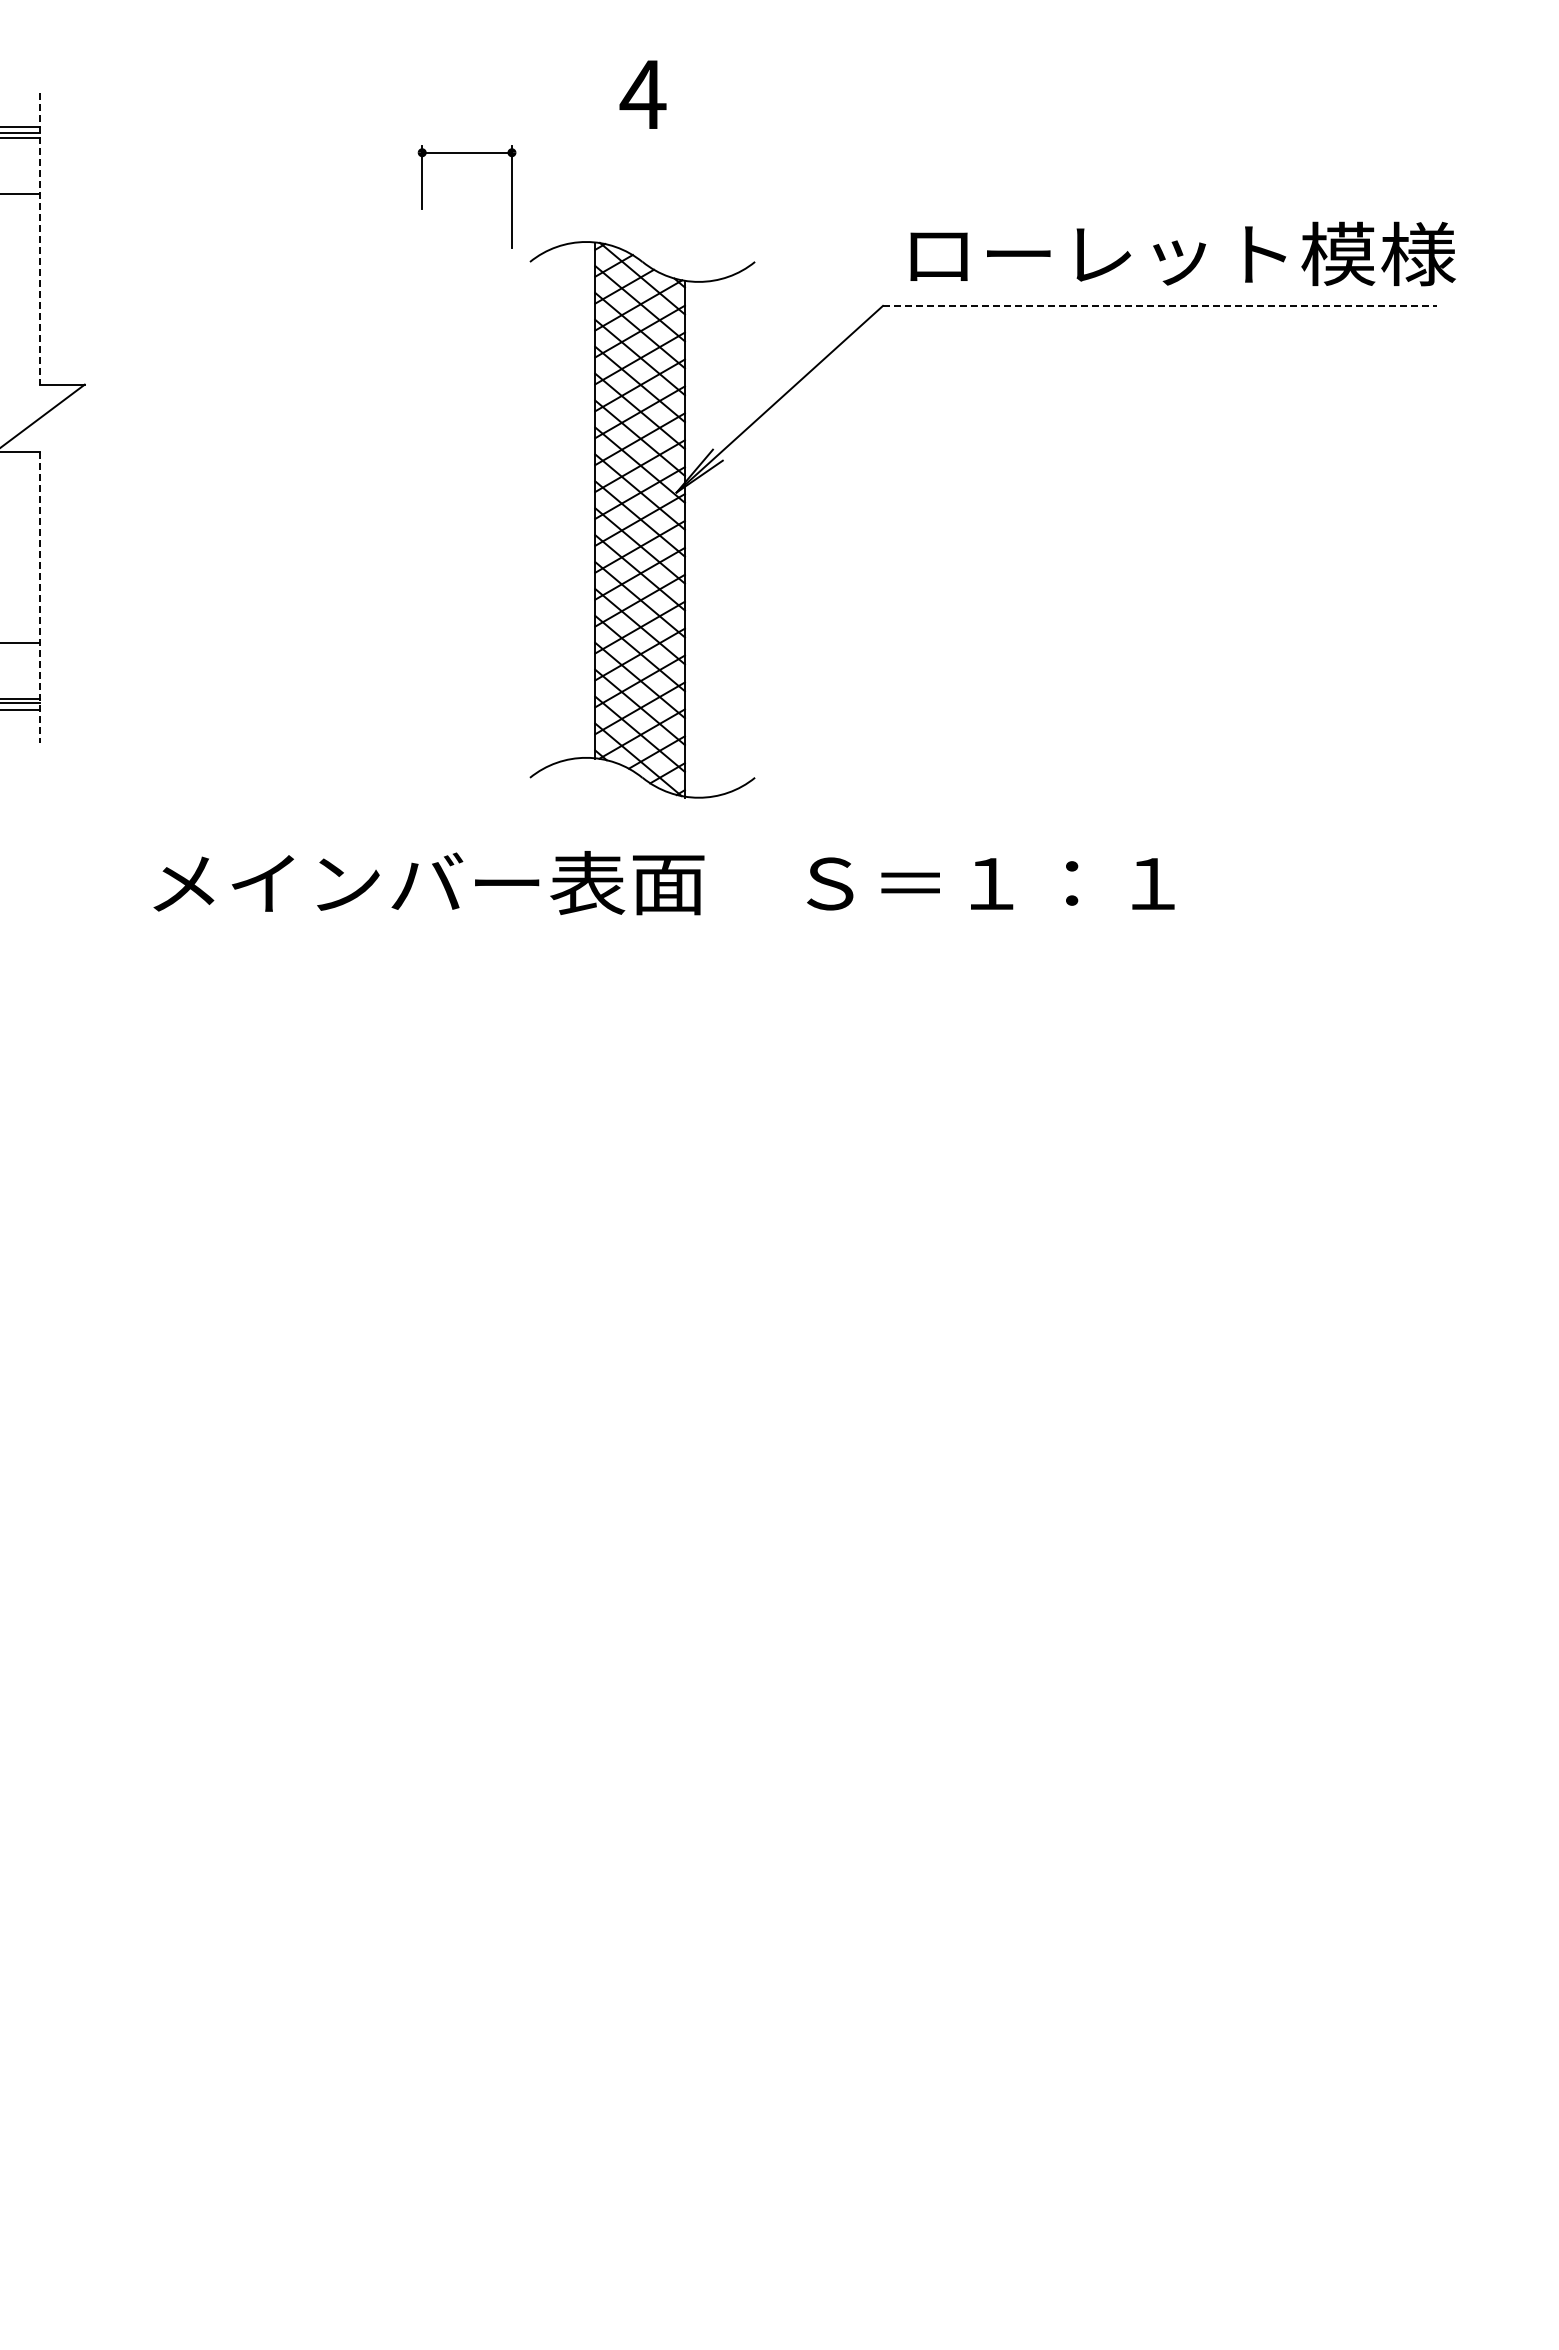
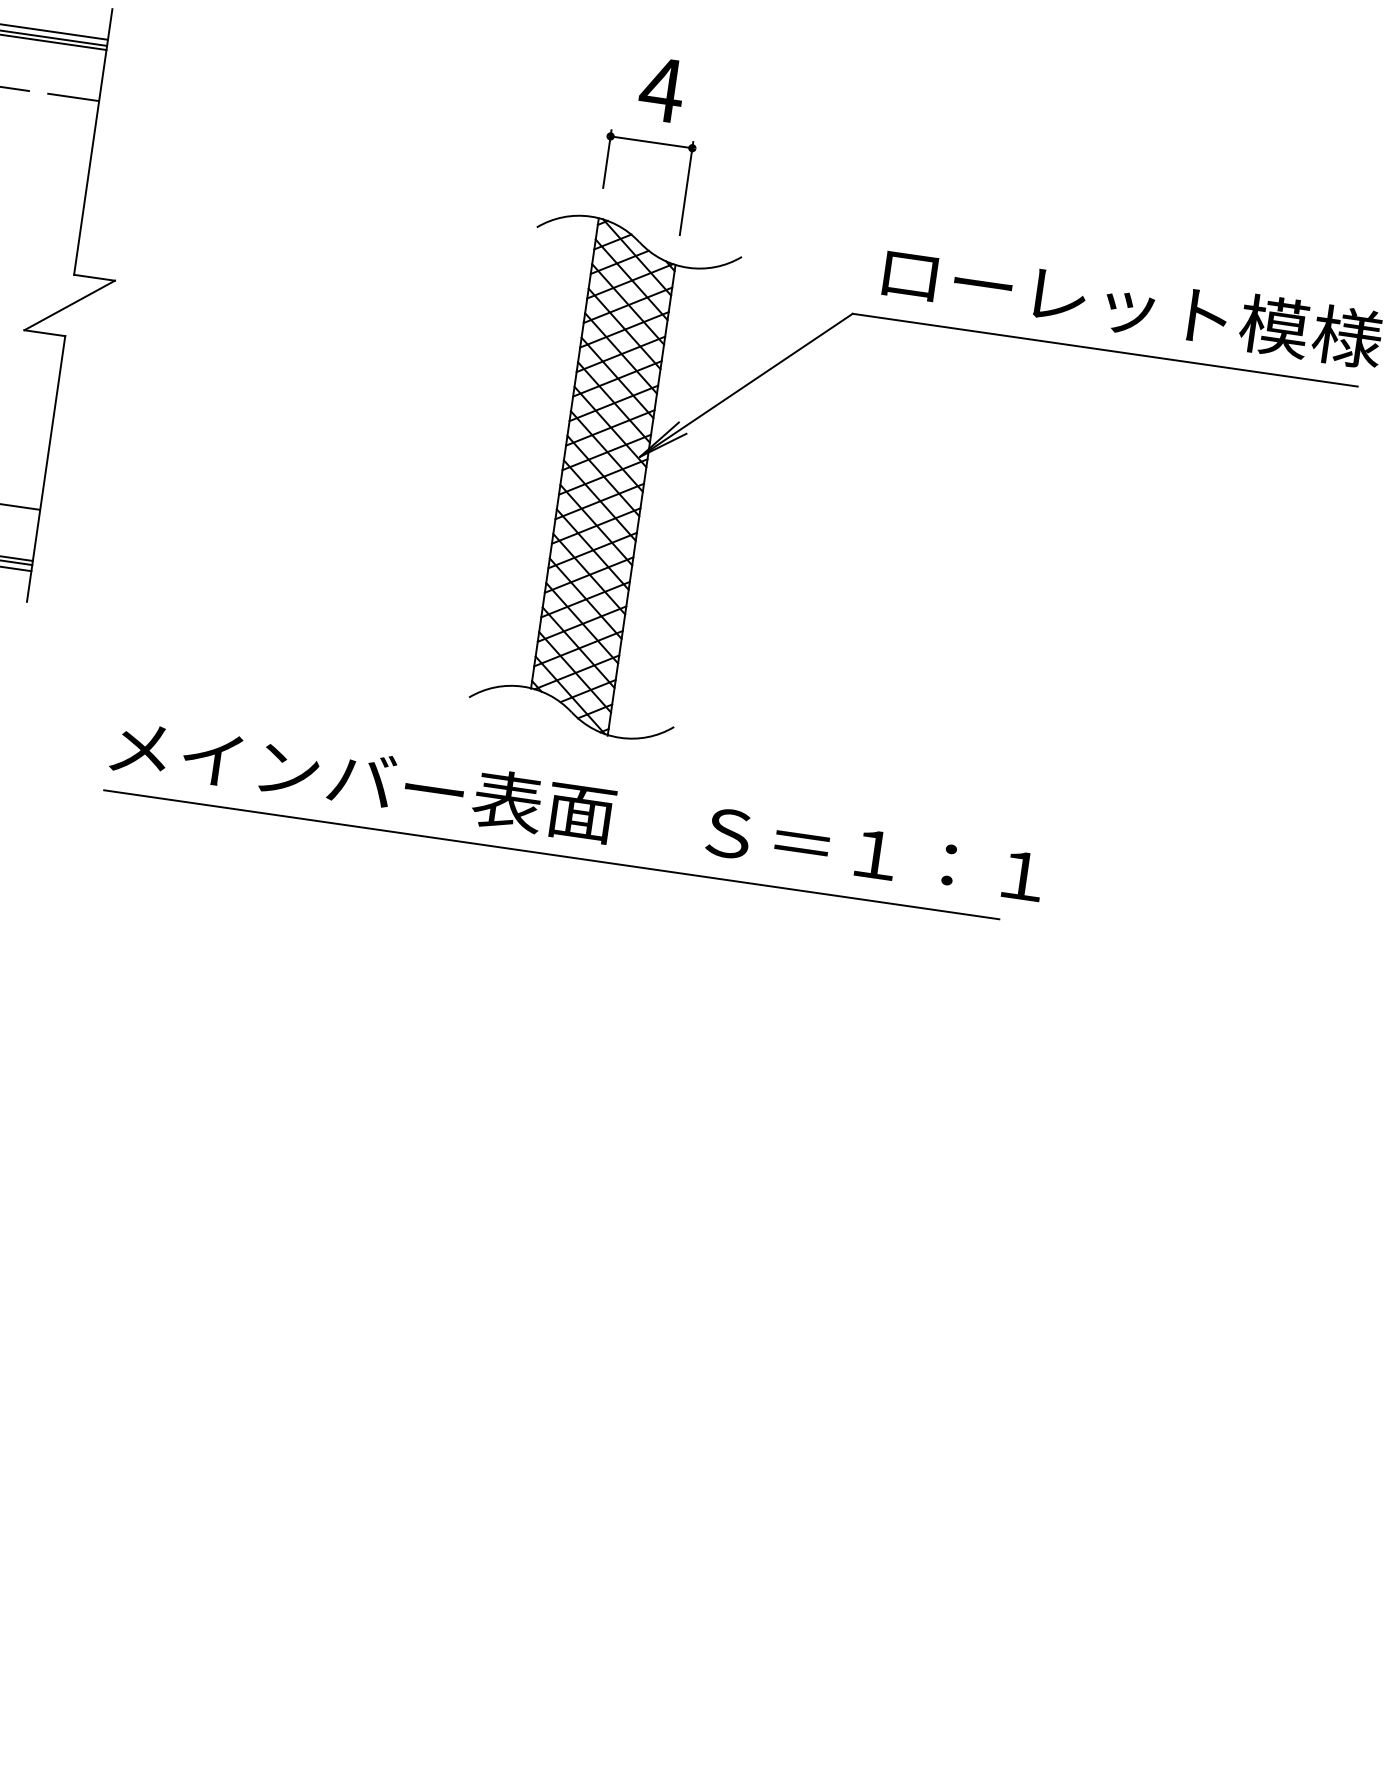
part: (466, 153) -> (650, 142), moved
line: (39, 238) -> (92, 141), dashed -> solid
line: (1160, 305) -> (1105, 349), dashed -> solid
line: (39, 597) -> (45, 468), dashed -> solid
line: (643, 934) -> (551, 855), added

